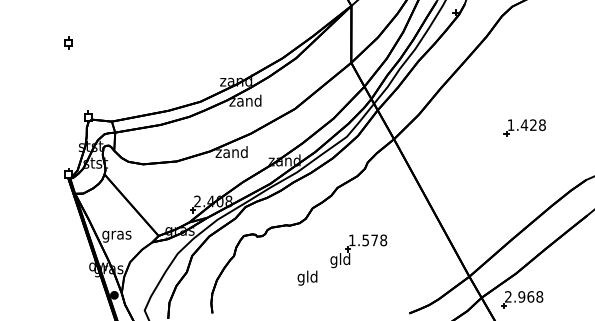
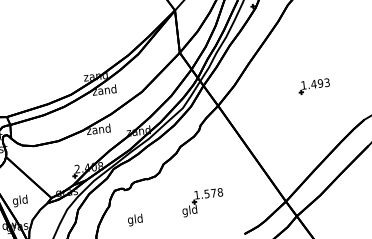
text: (537, 124) -> (323, 82), 1.428 -> 1.493
text: (116, 234) -> (20, 200), gras -> gld
part: (358, 251) -> (202, 202), moved
text: (307, 277) -> (135, 219), moved
part: (522, 299) -> (327, 213), removed

